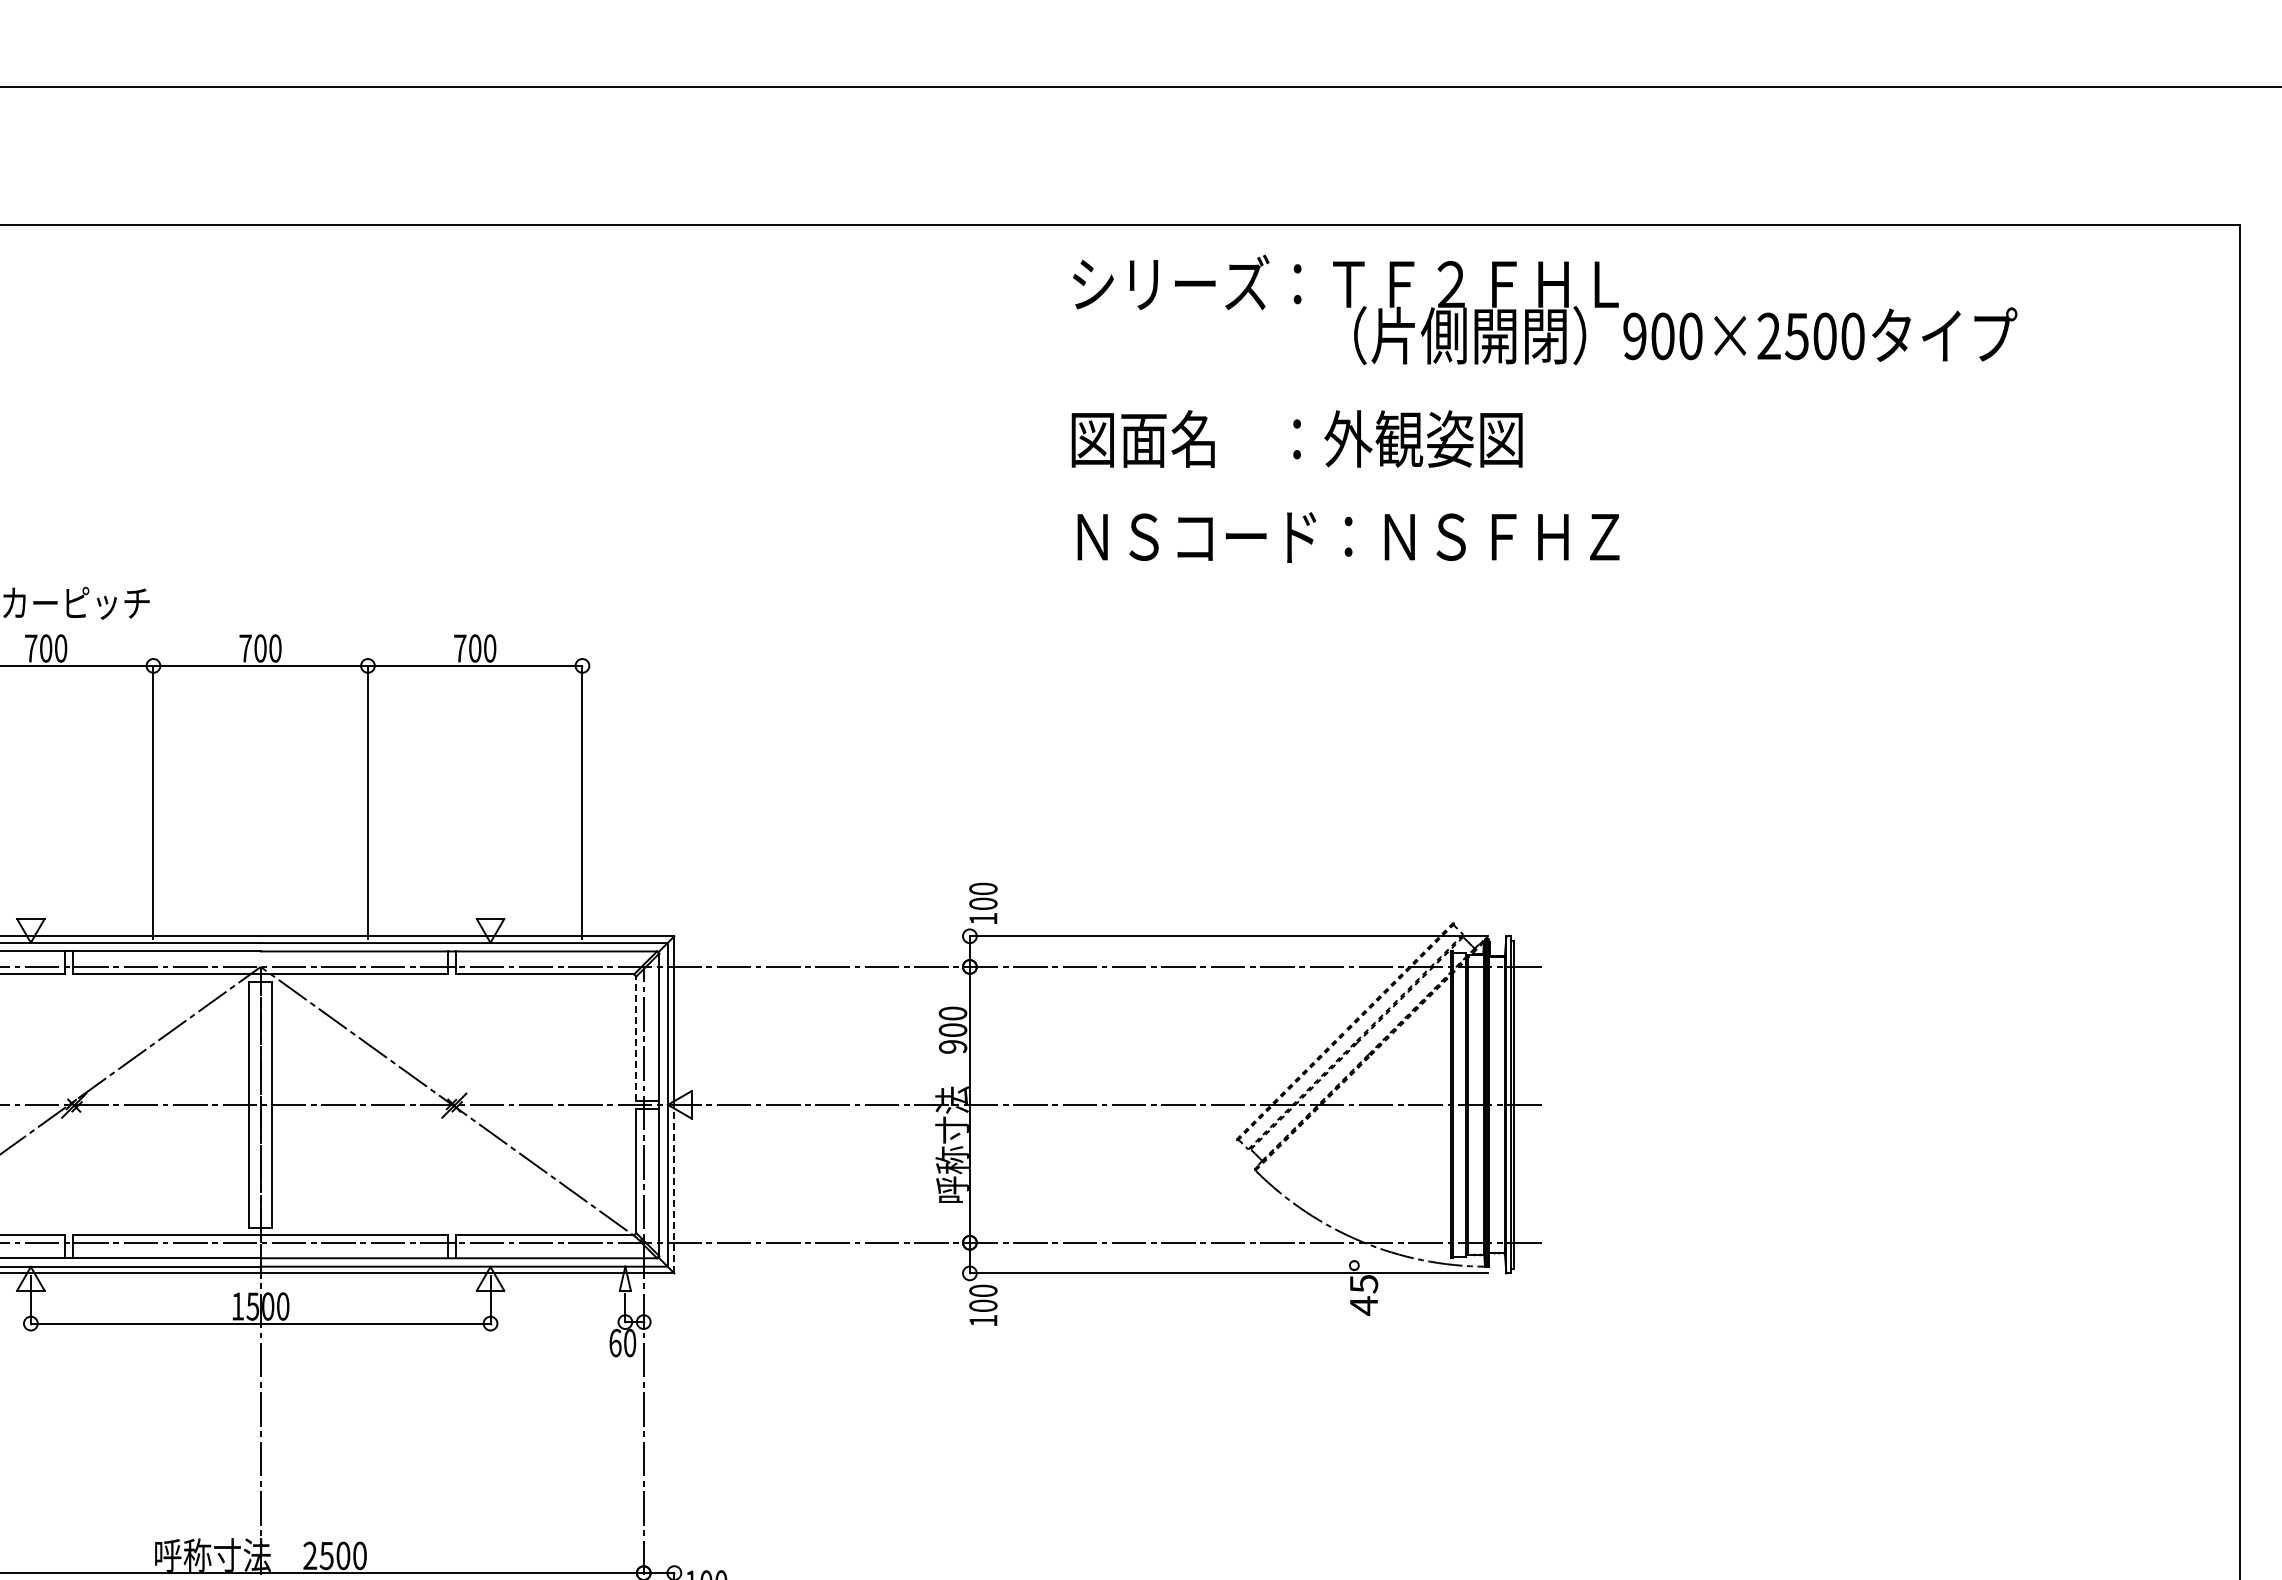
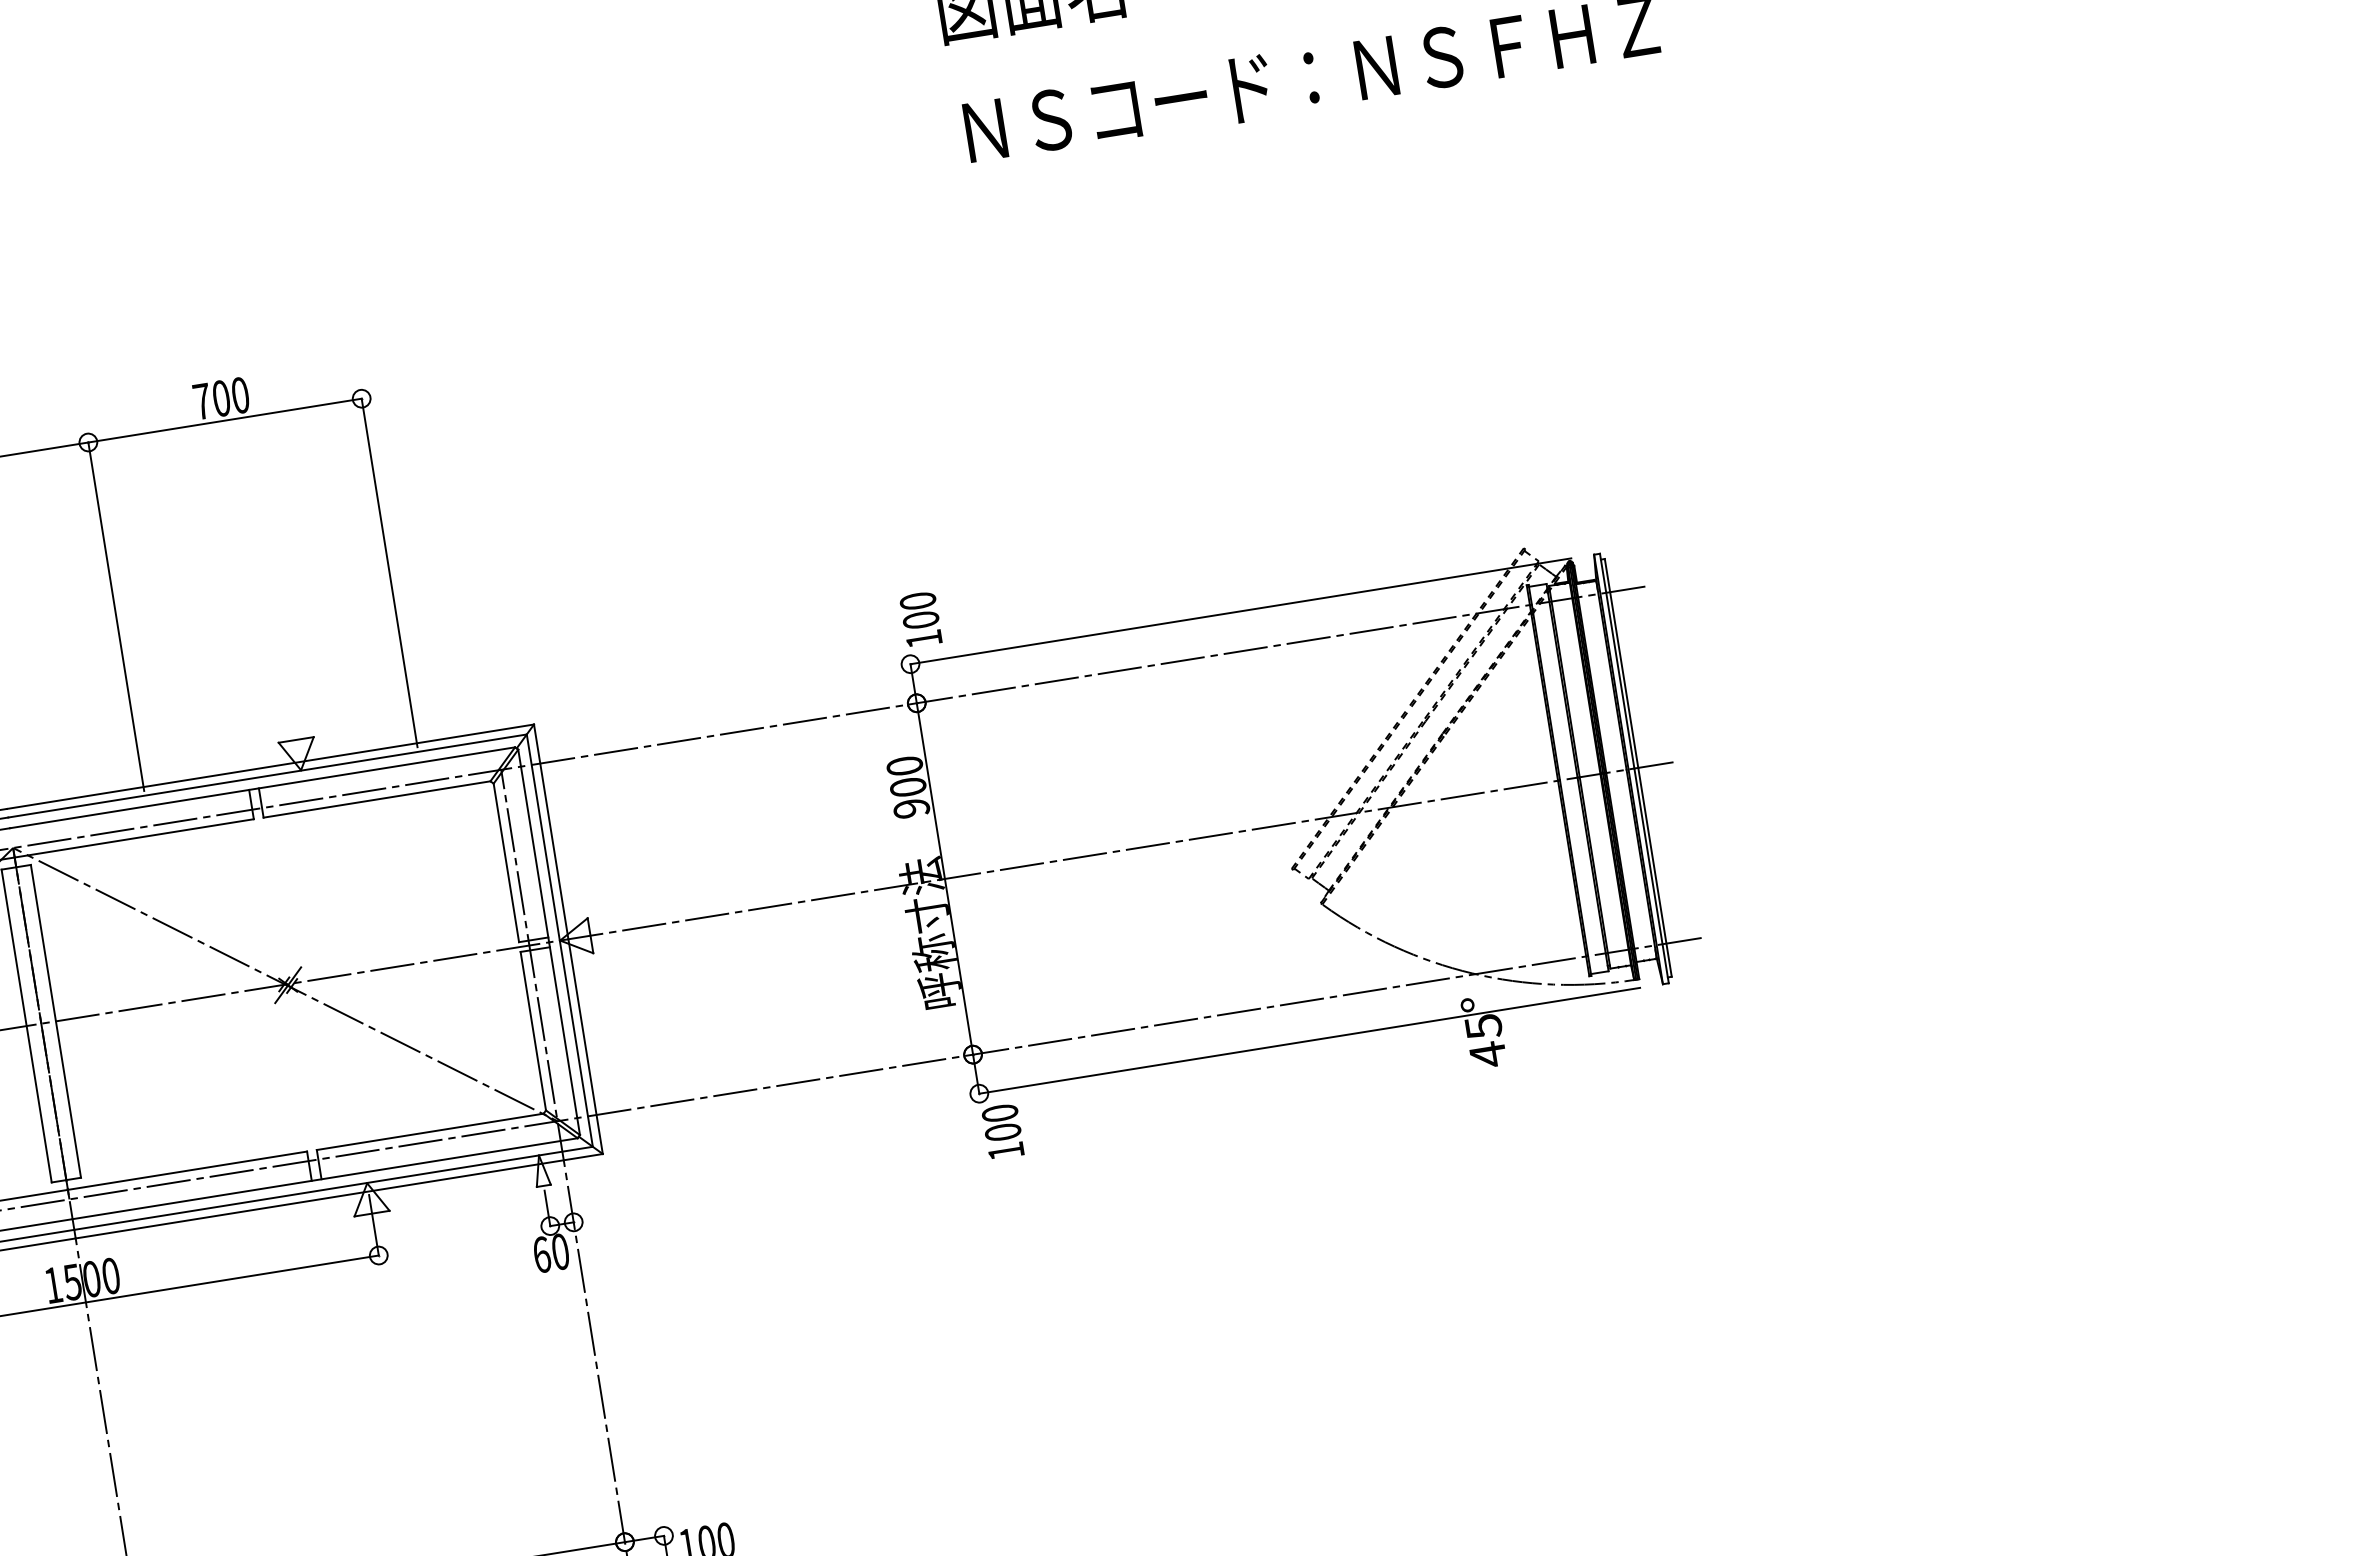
line: (636, 1038) -> (506, 862), dashed -> solid
line: (674, 1188) -> (585, 1045), dashed -> solid

